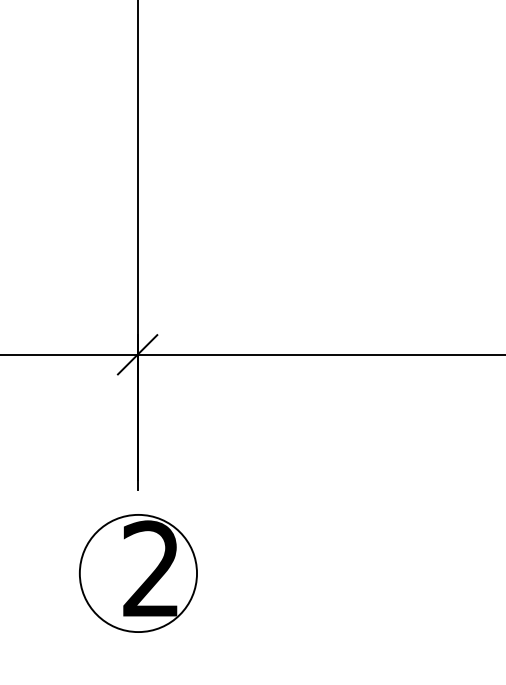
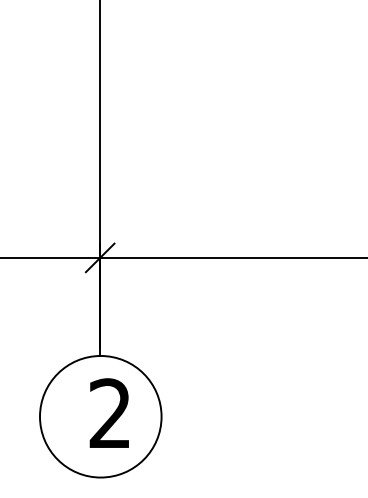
circle: (138, 573) -> (100, 416), size x1.43

